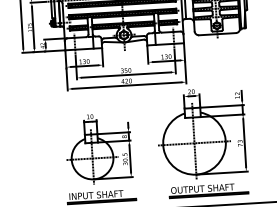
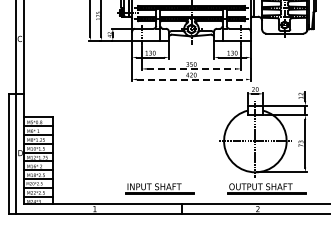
line: (126, 74) -> (191, 68), solid -> dashed
line: (126, 85) -> (191, 79), solid -> dashed
part: (98, 148) -> (159, 140), removed

